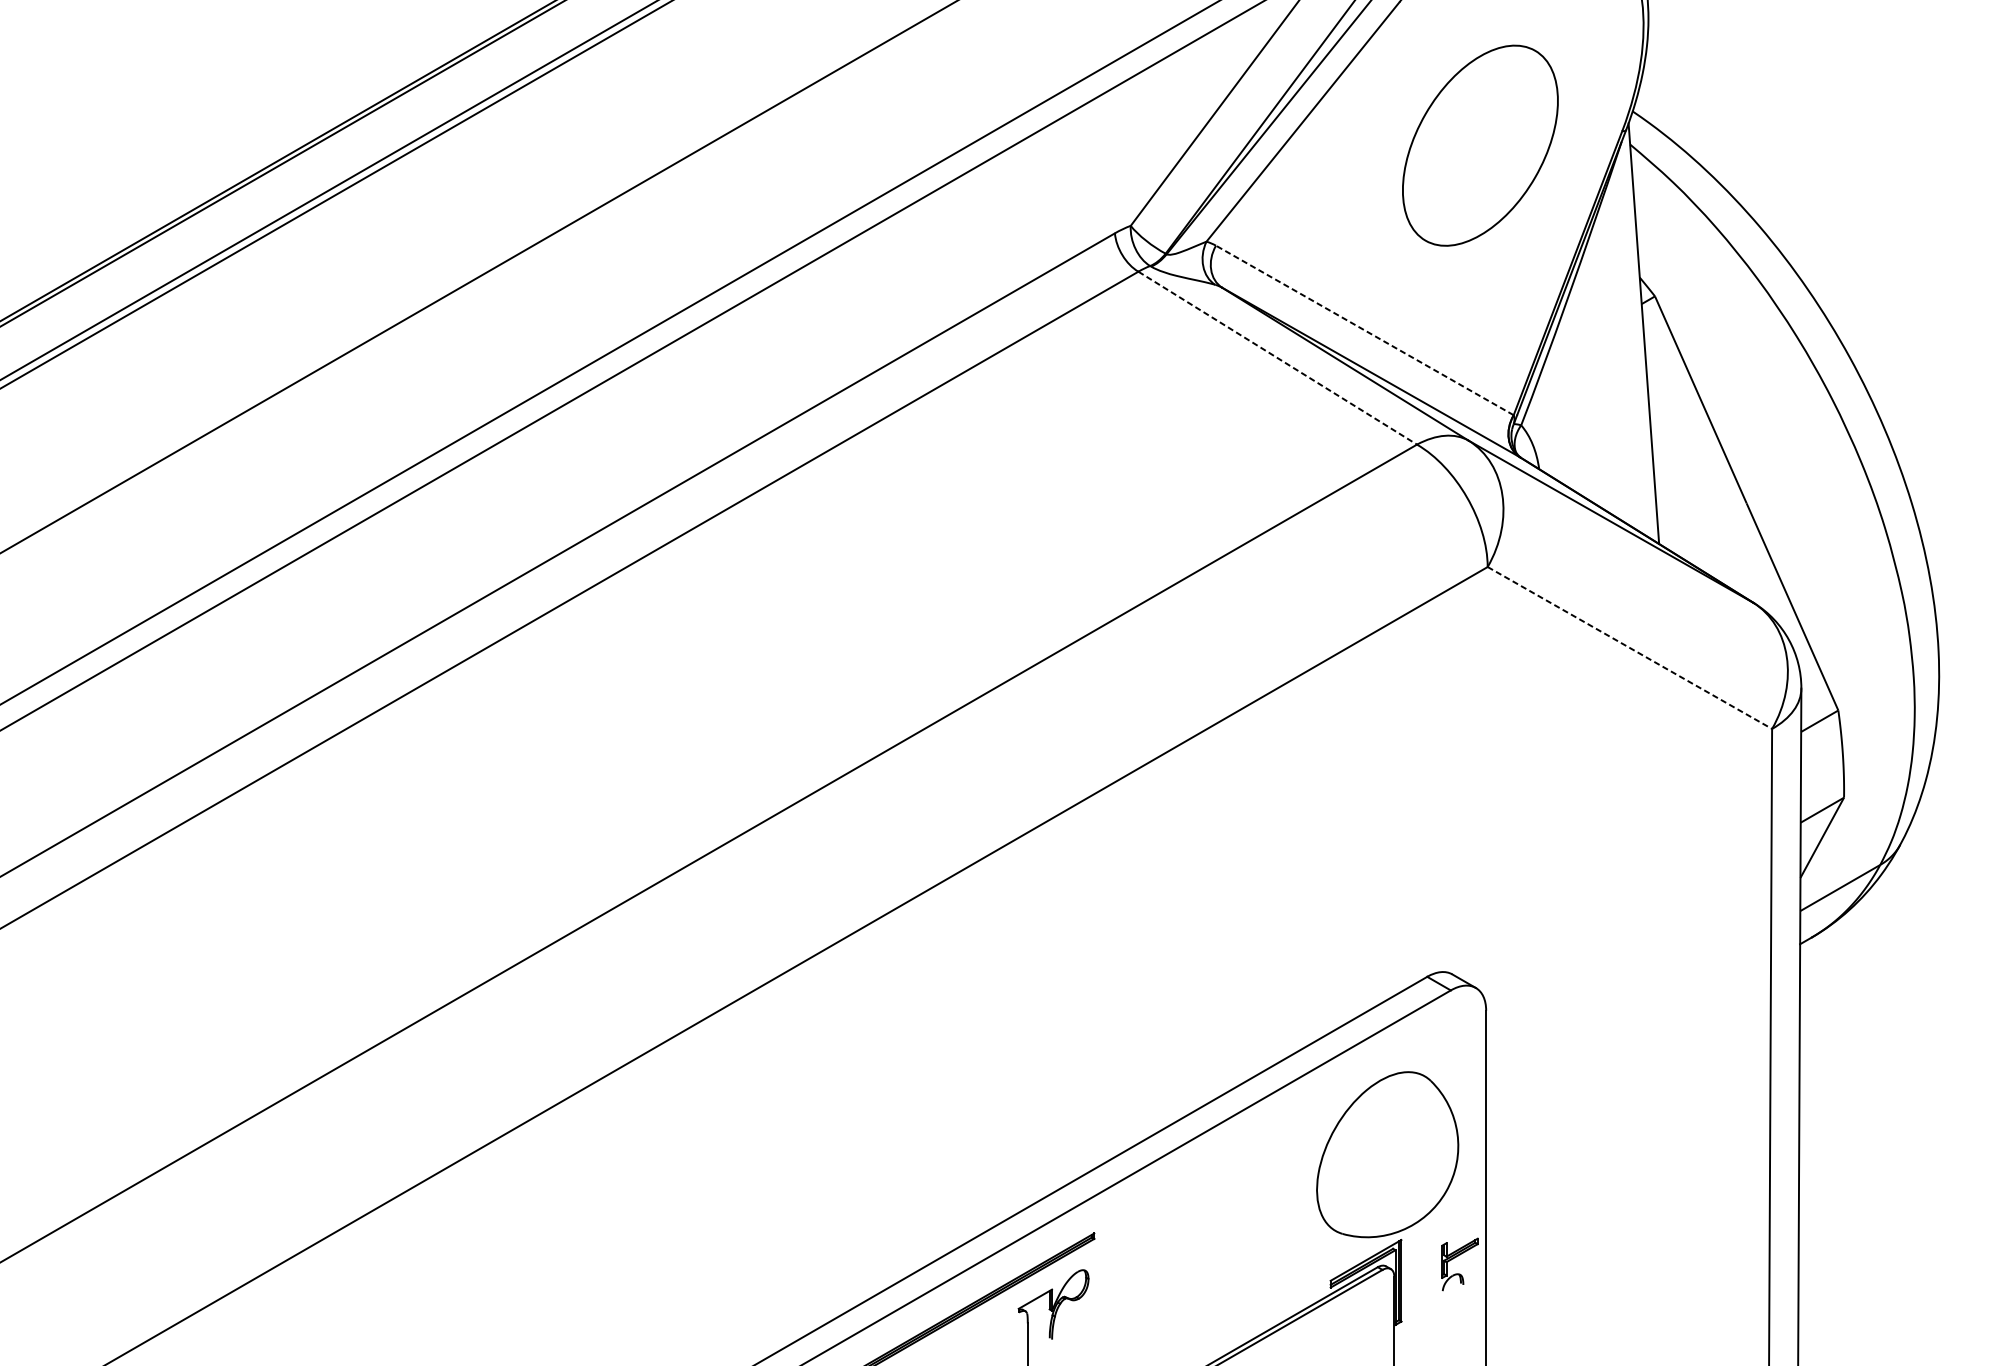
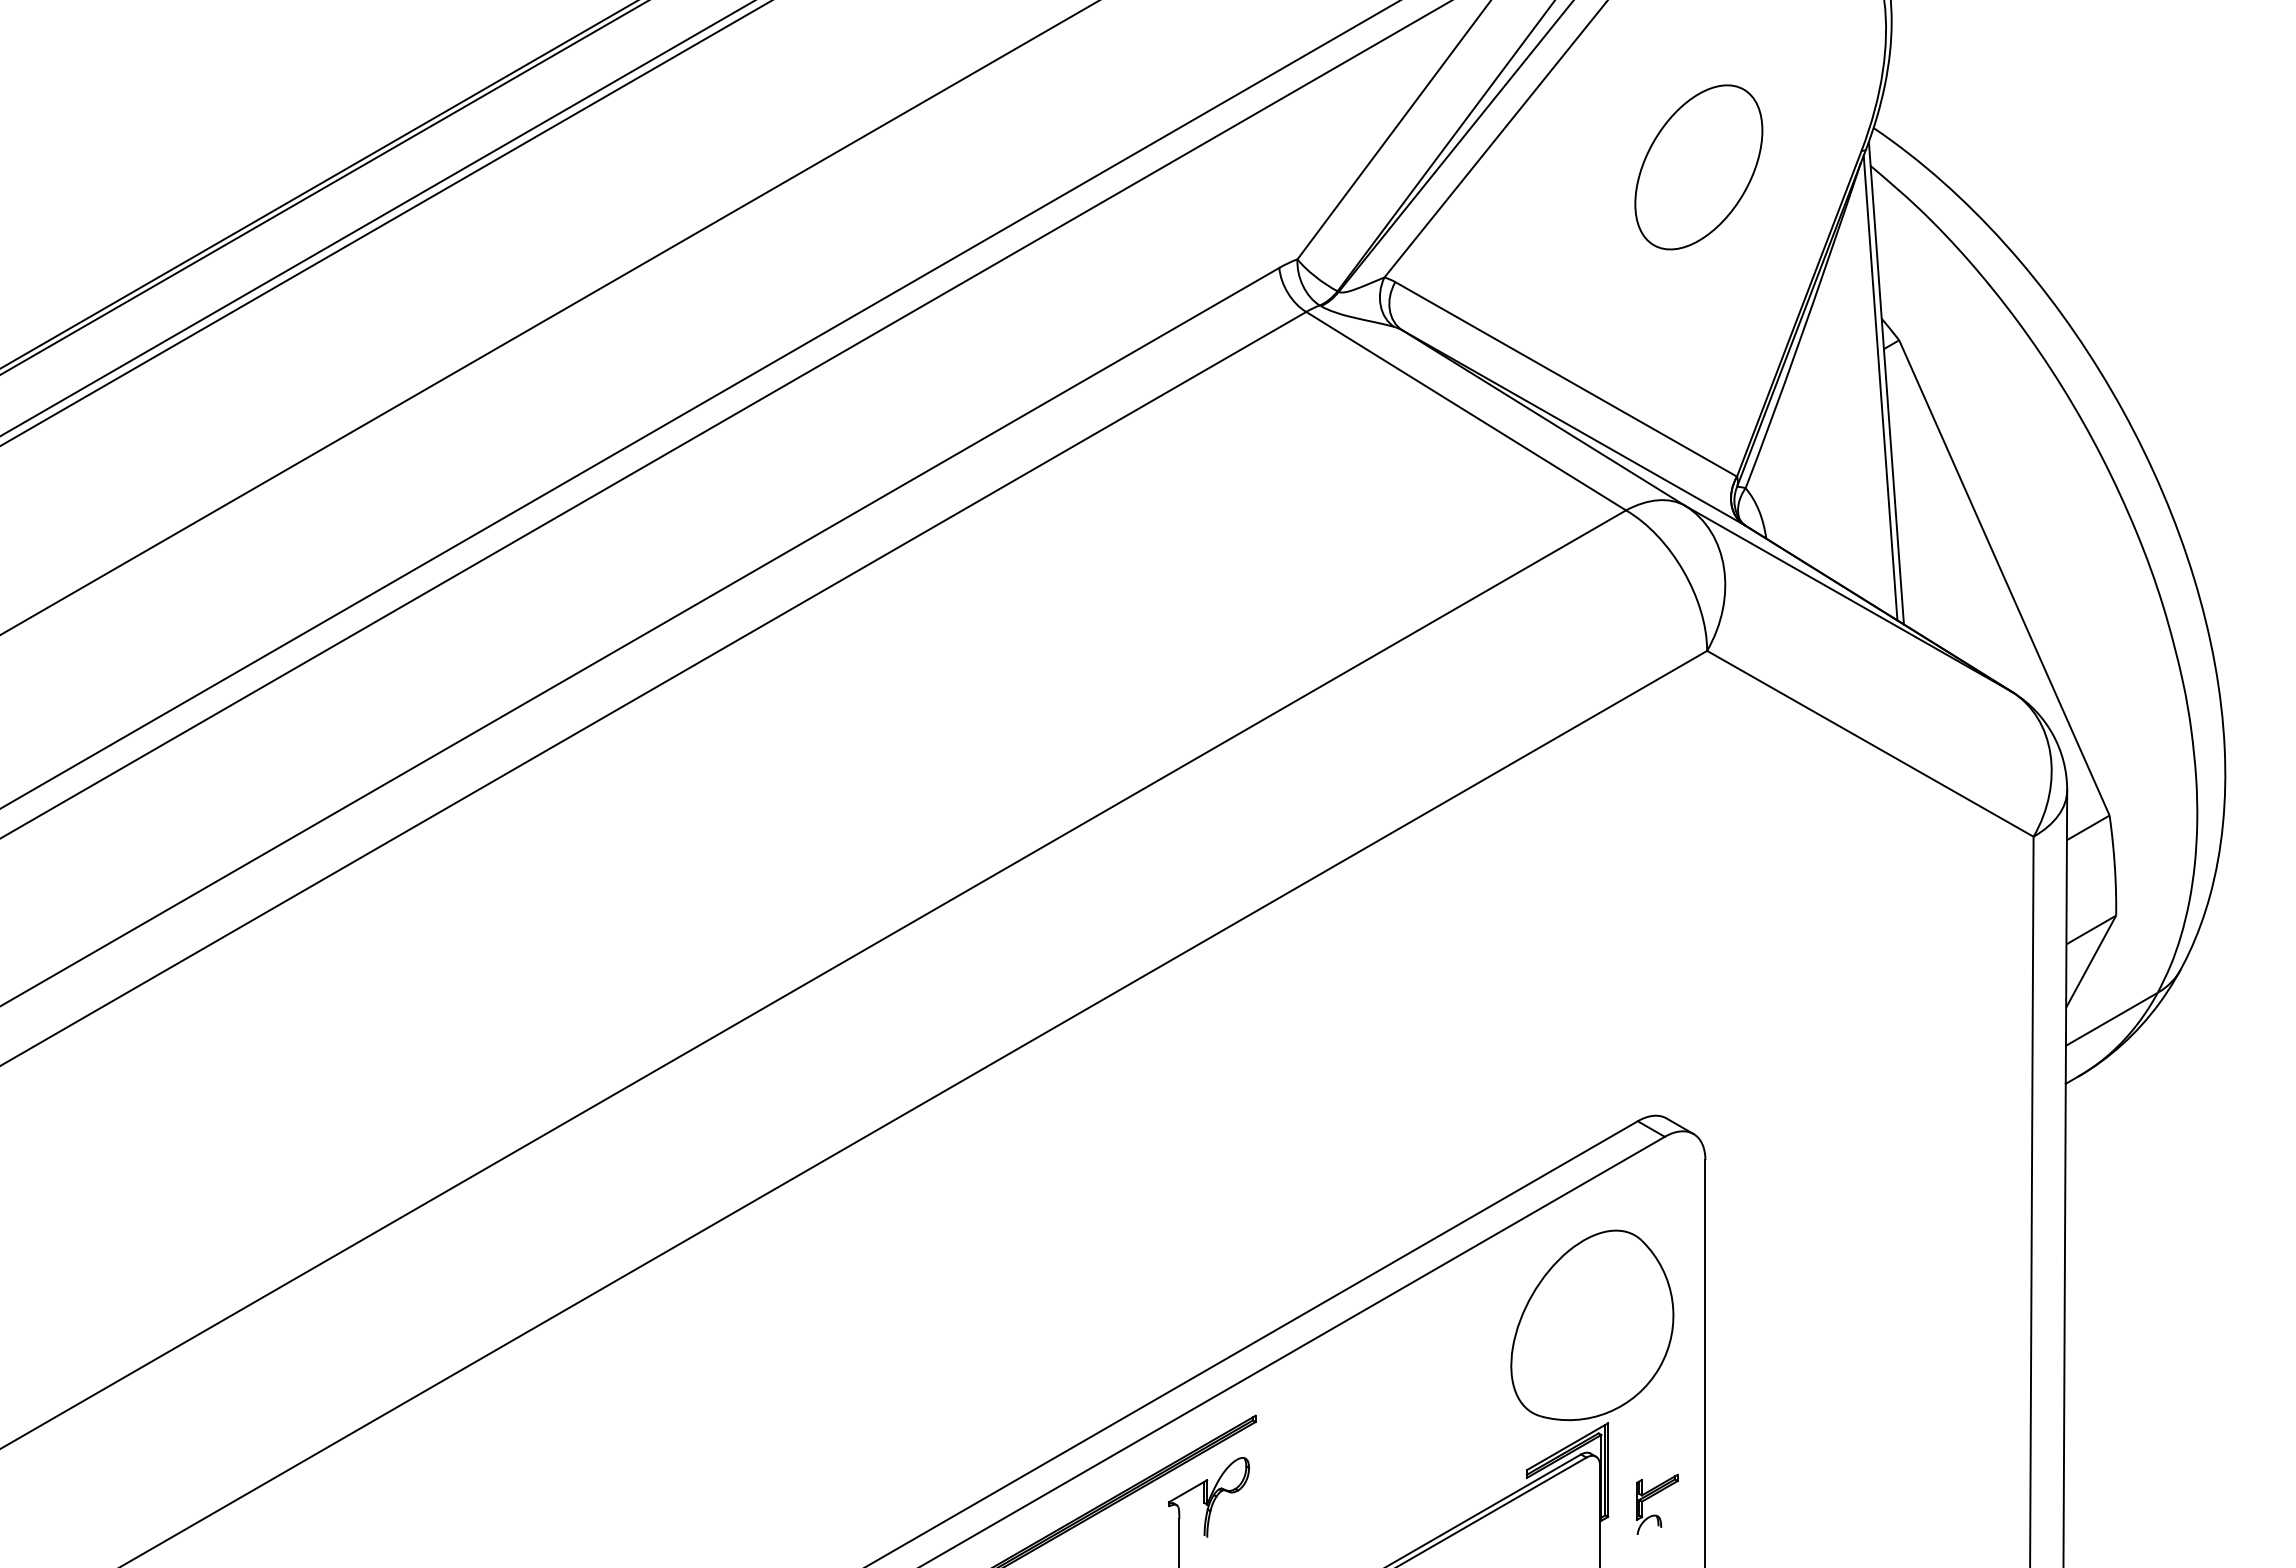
part: (1480, 145) -> (1698, 167), size x0.71
line: (1365, 330) -> (1566, 379), dashed -> solid
line: (1638, 337) -> (1880, 387), added
line: (1278, 358) -> (1466, 411), dashed -> solid
line: (1630, 647) -> (1870, 743), dashed -> solid
part: (1456, 1257) -> (1653, 1496), moved

